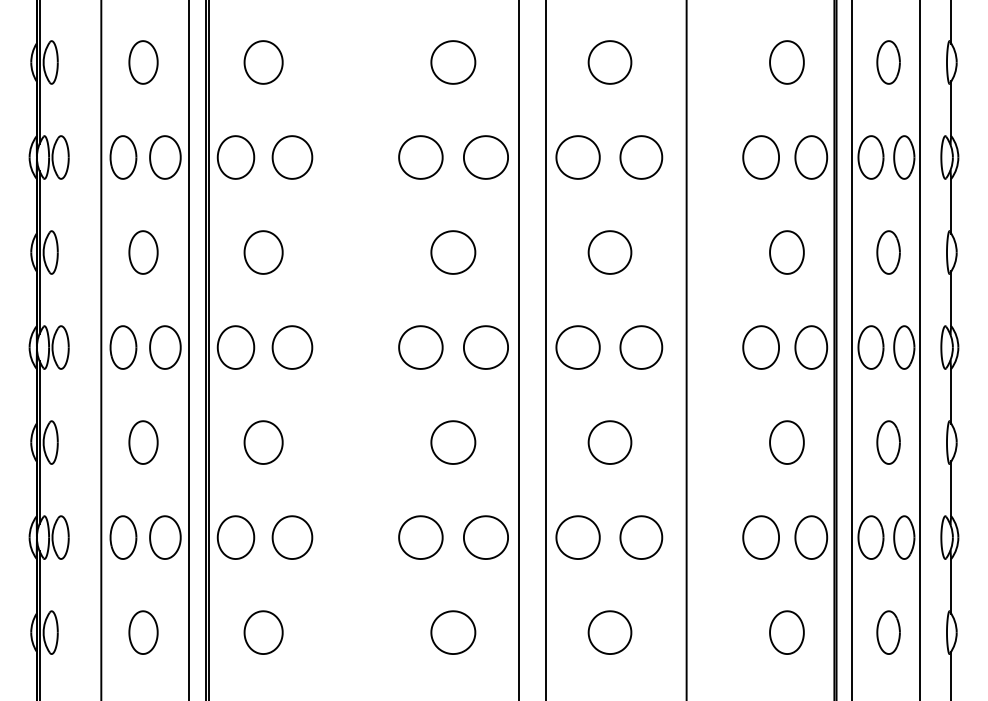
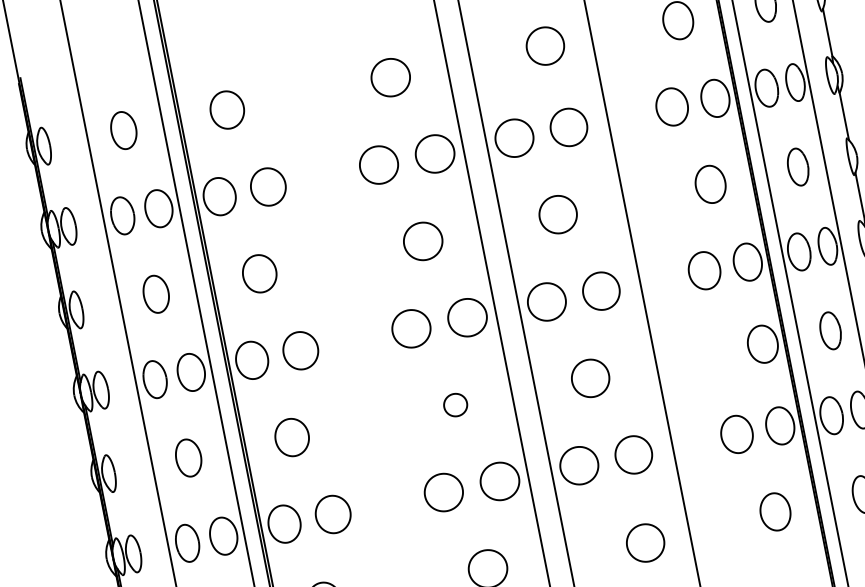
part: (609, 62) -> (544, 46), moved
part: (453, 442) -> (455, 405), size x0.6
part: (786, 442) -> (762, 344), moved
part: (609, 632) -> (645, 543), moved

